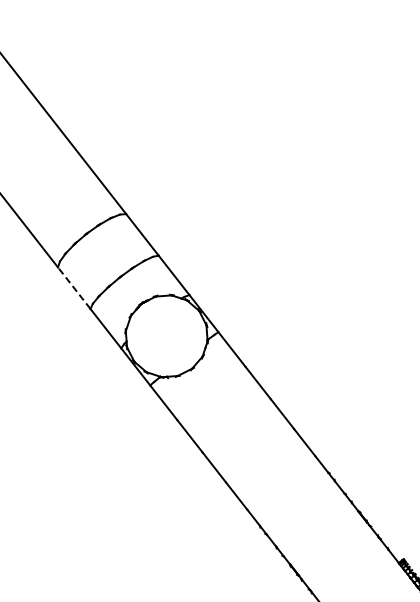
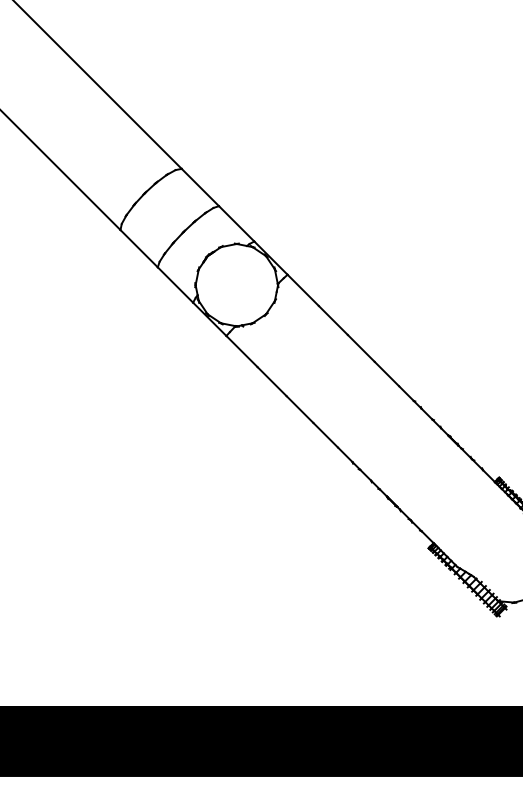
line: (73, 287) -> (138, 248), dashed -> solid

